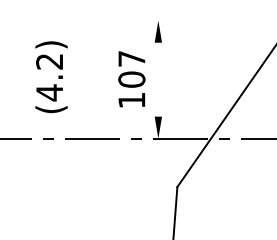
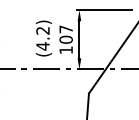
line: (206, 21) -> (103, 10), added
text: (50, 77) -> (43, 38), moved
line: (158, 79) -> (79, 39), added

